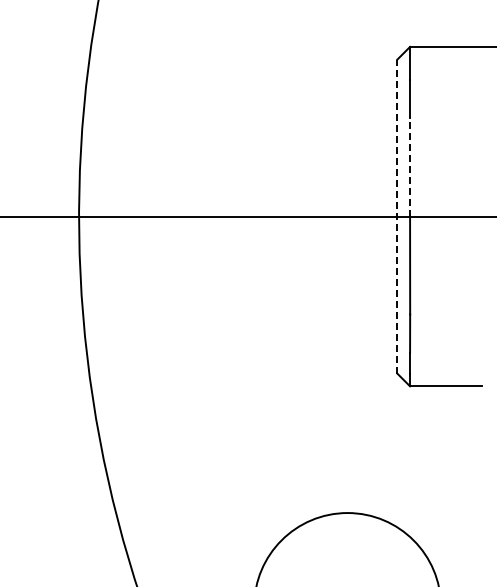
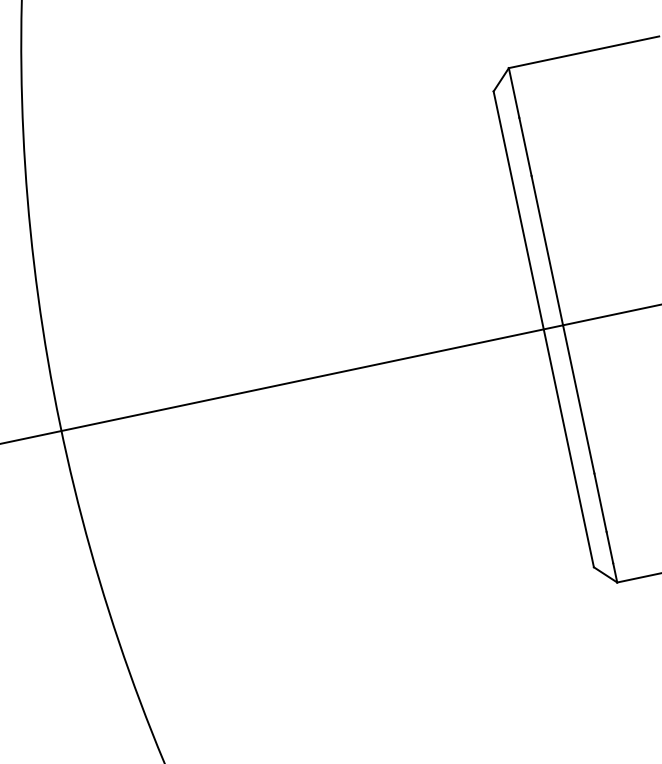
line: (410, 166) -> (547, 249), dashed -> solid
line: (397, 216) -> (543, 329), dashed -> solid

